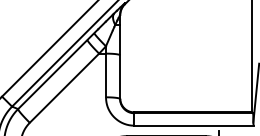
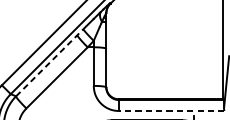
line: (58, 69) -> (51, 61), solid -> dashed
line: (194, 125) -> (172, 110), solid -> dashed

